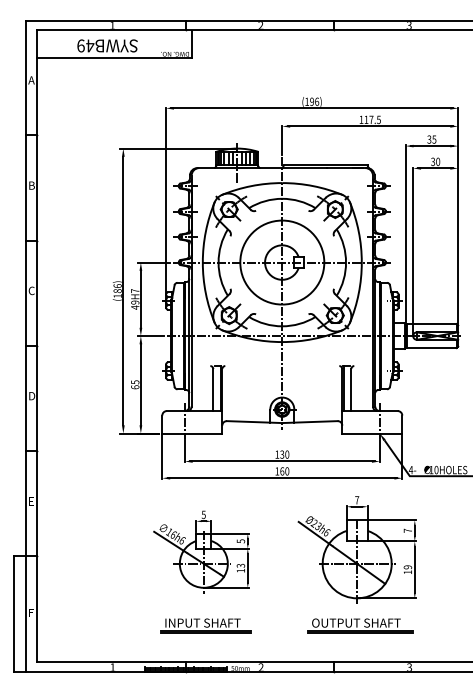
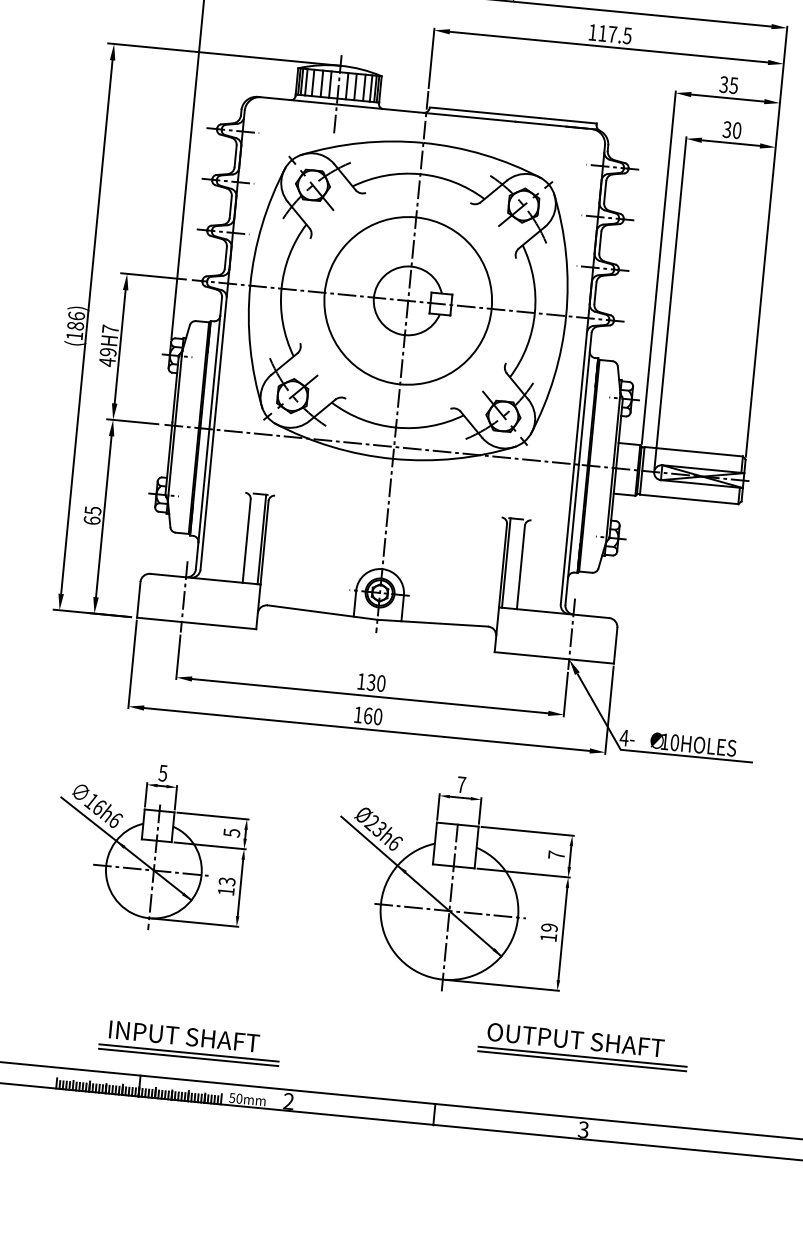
part: (356, 549) -> (450, 882), moved
part: (201, 551) -> (151, 845), moved
part: (205, 625) -> (188, 1041), moved
part: (360, 625) -> (583, 1045), moved

